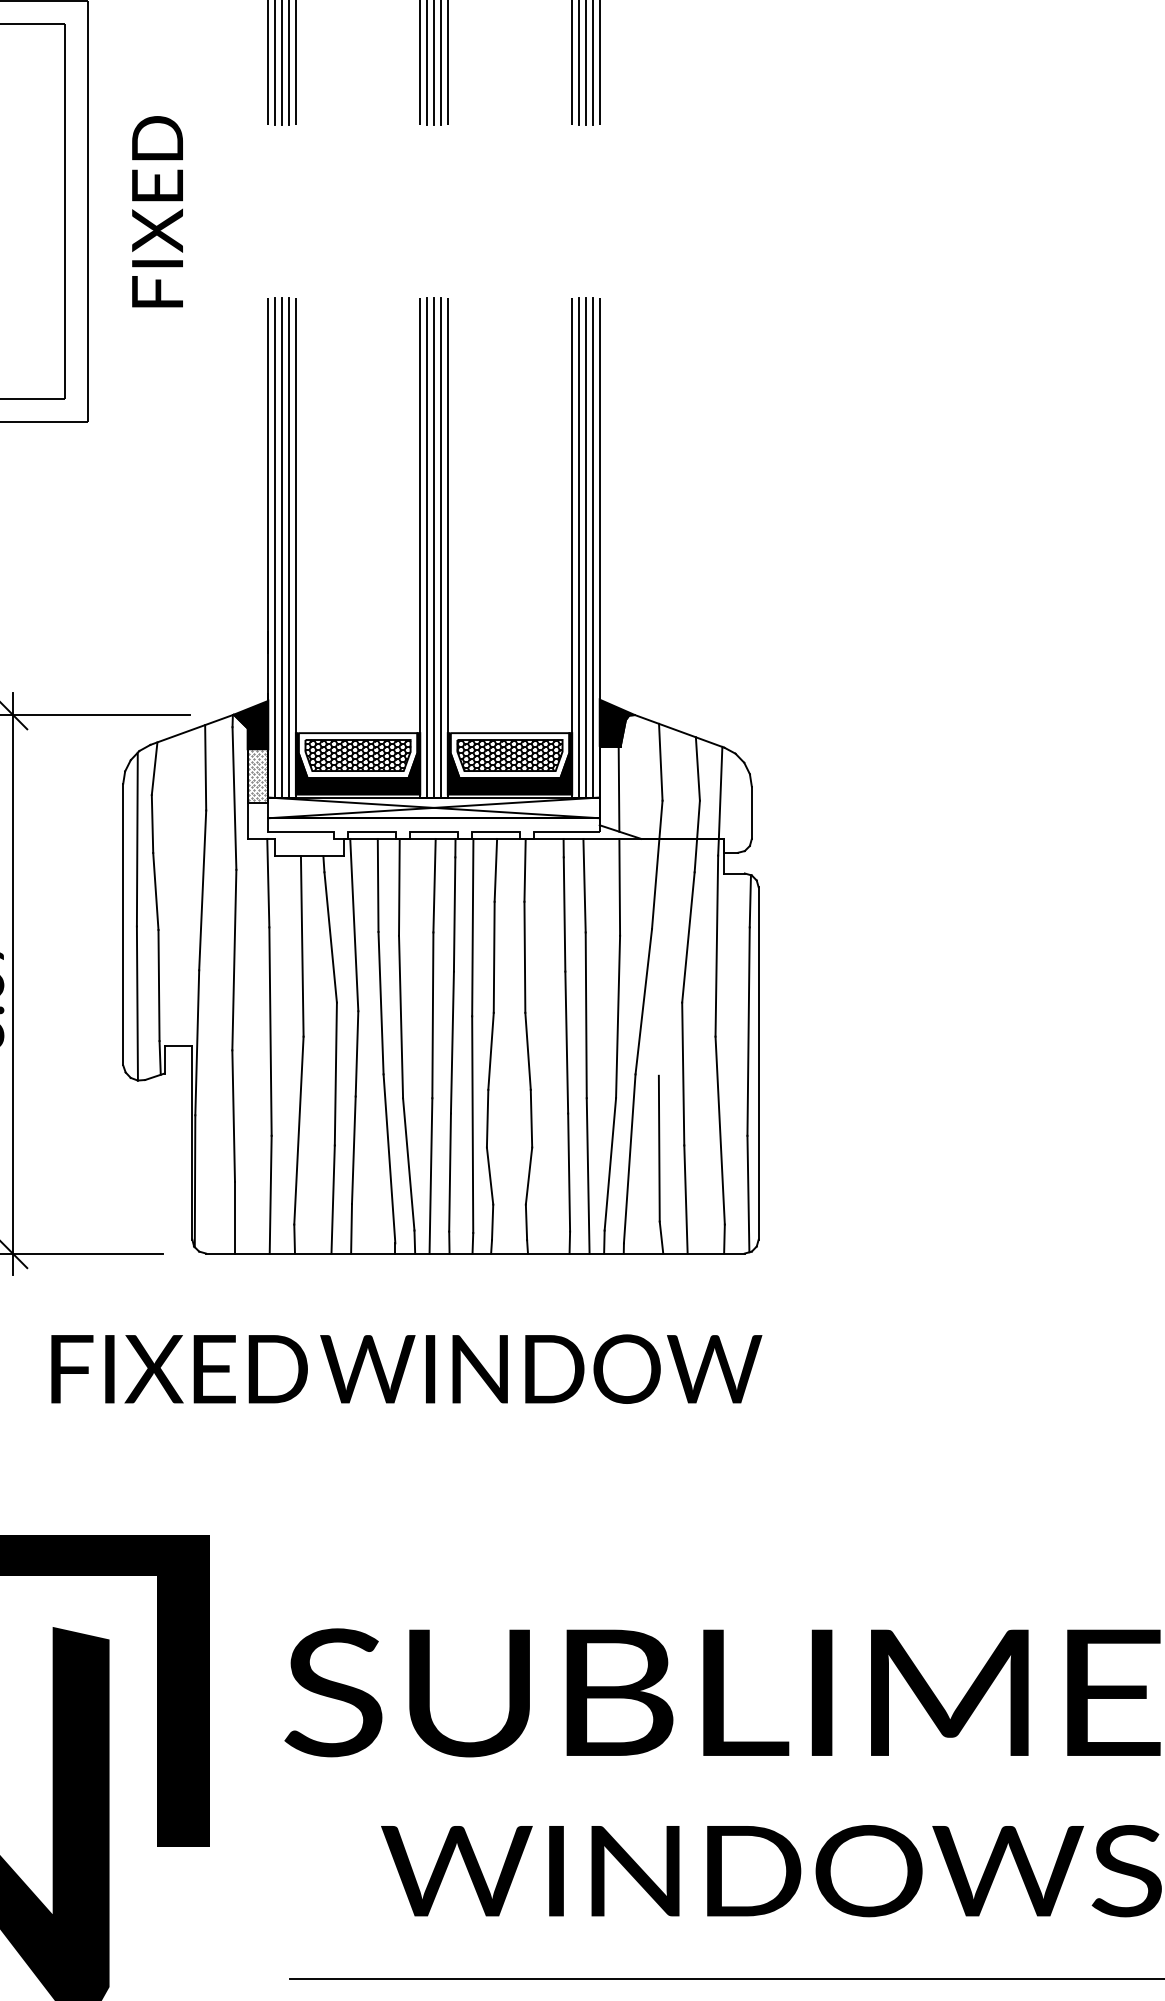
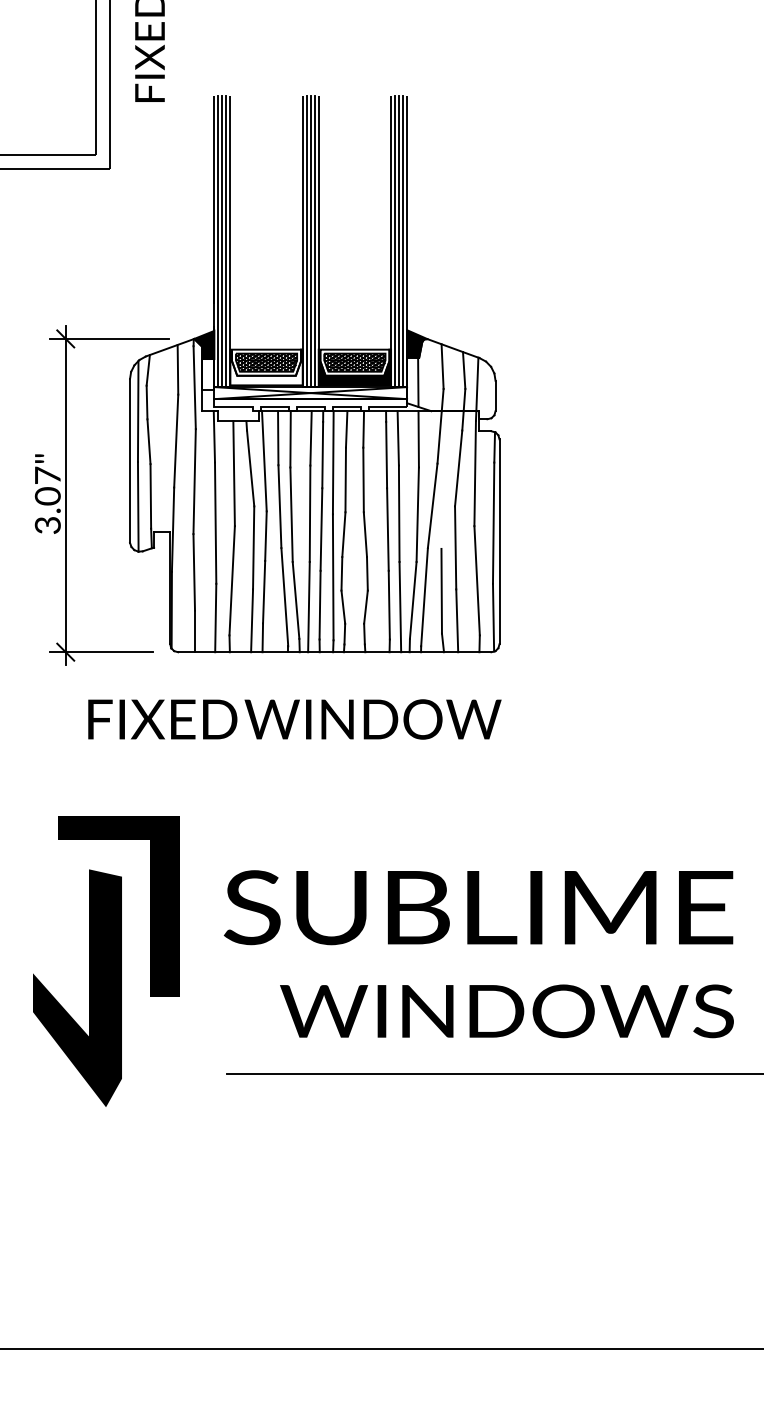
fill: (357, 763) -> (266, 367), removed
hatch: (258, 775) -> (208, 374), removed

